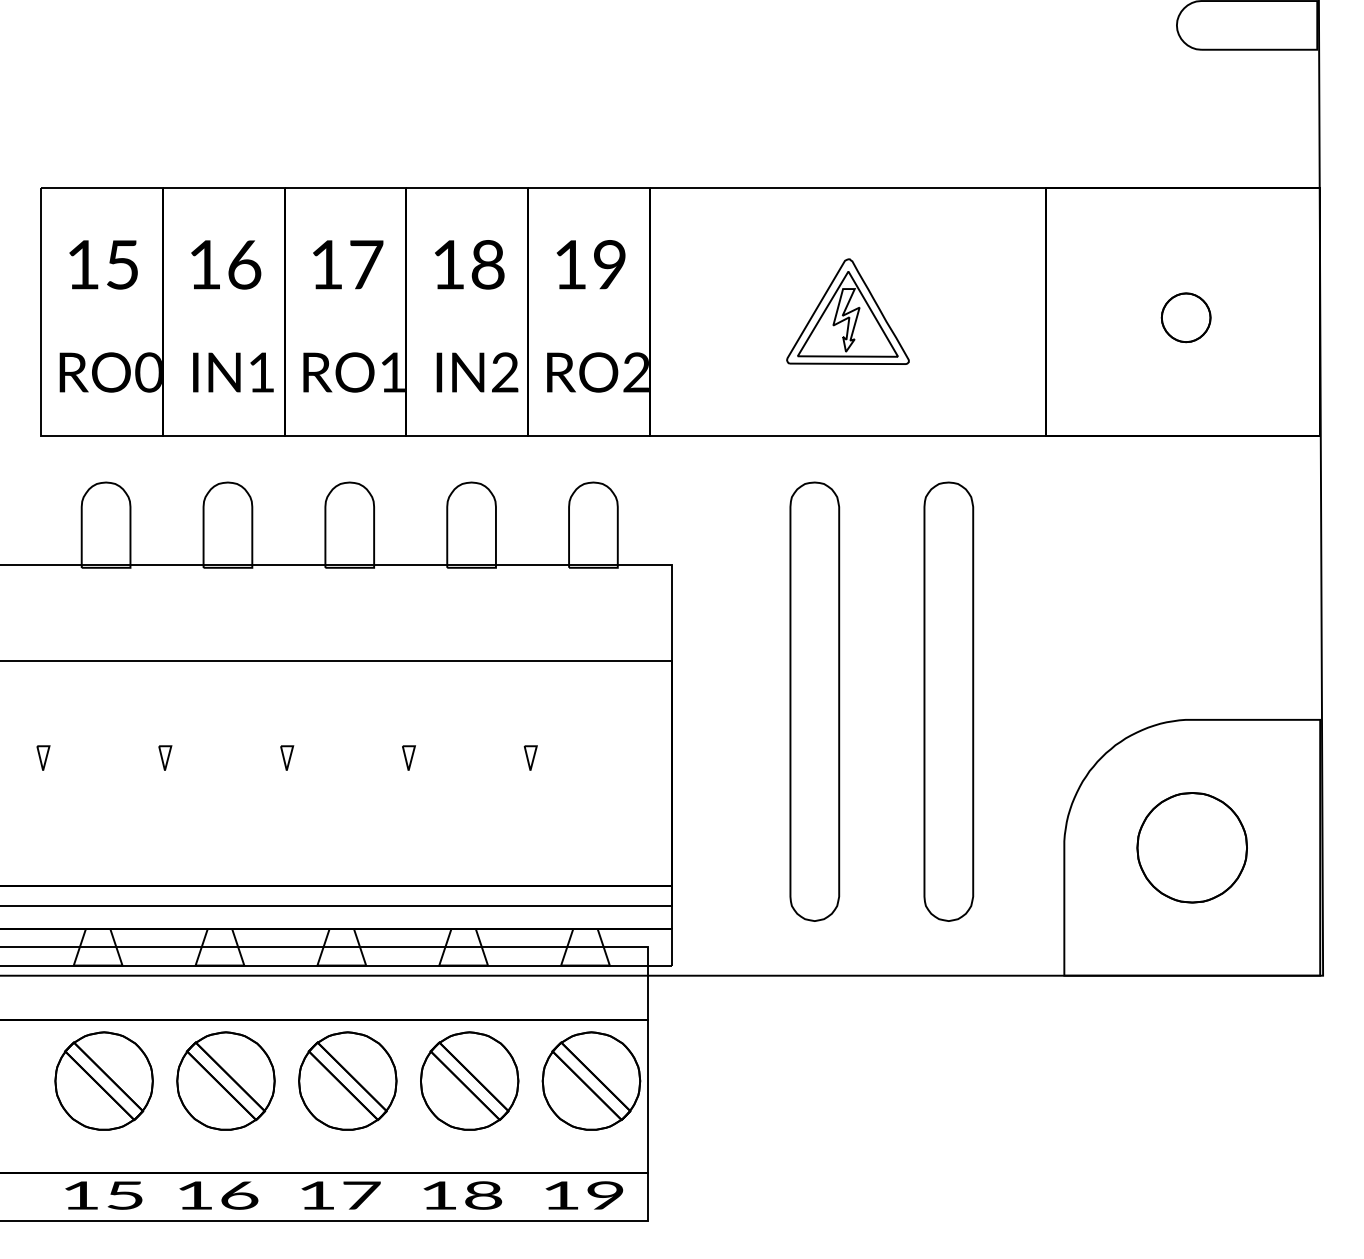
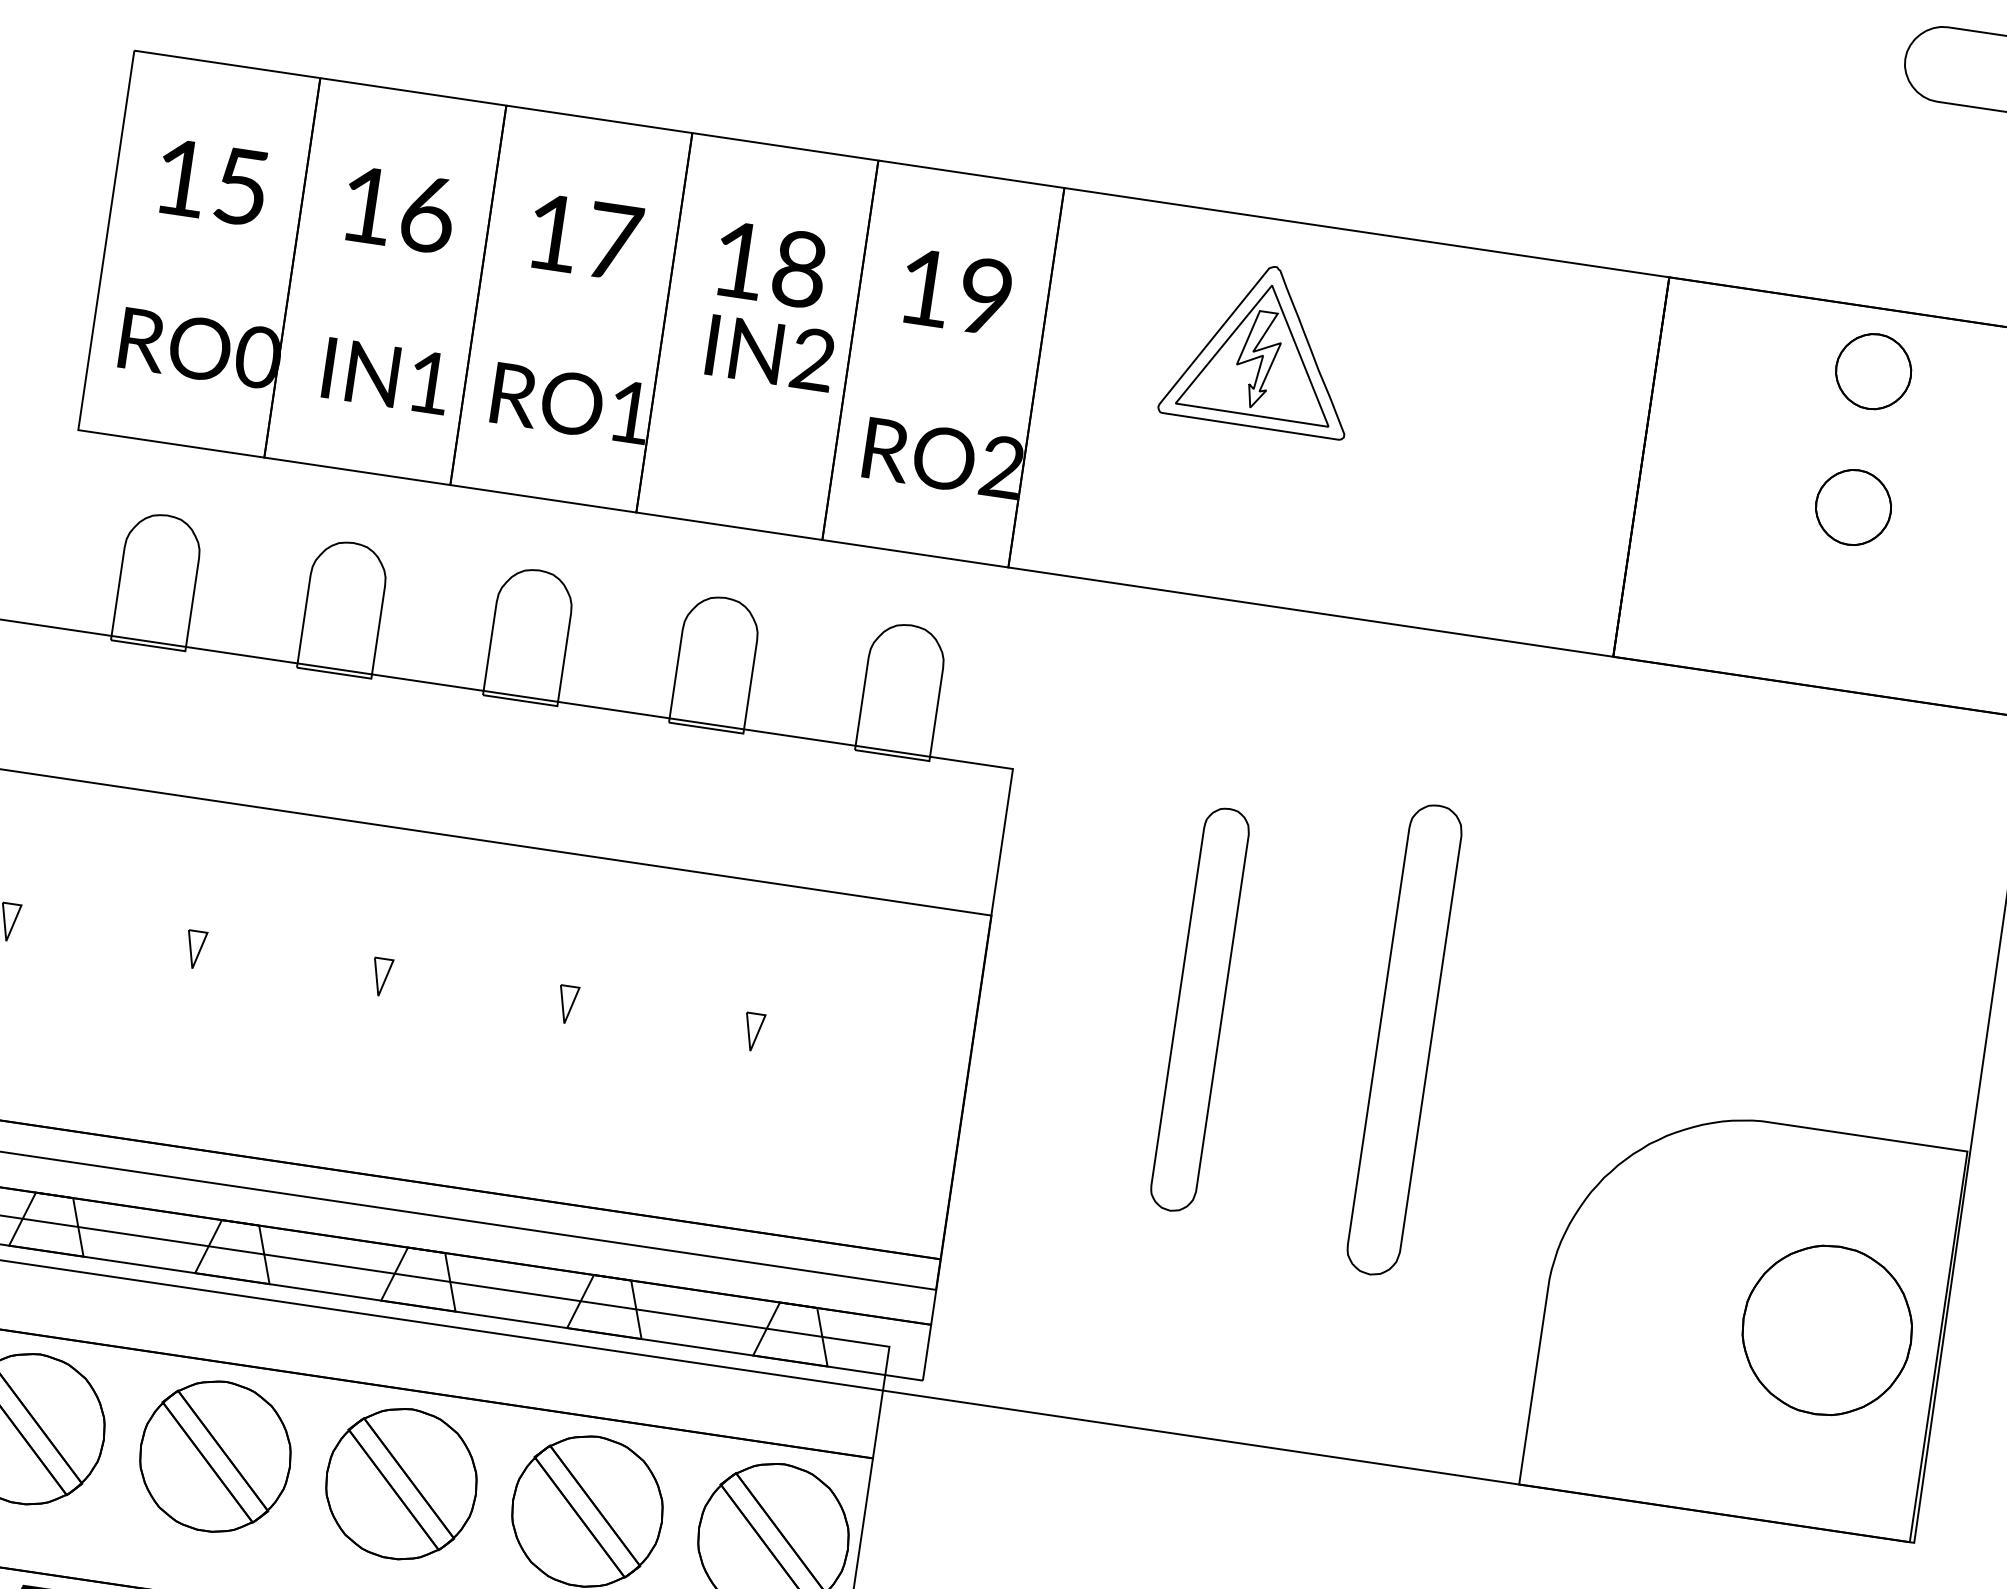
part: (1185, 228) -> (1872, 371), added
part: (847, 311) -> (1261, 346), moved
text: (477, 372) -> (770, 353), moved
part: (814, 701) -> (1199, 1009), size x0.6
part: (948, 701) -> (1404, 1039), size x0.7
part: (1191, 847) -> (1826, 1329), moved

